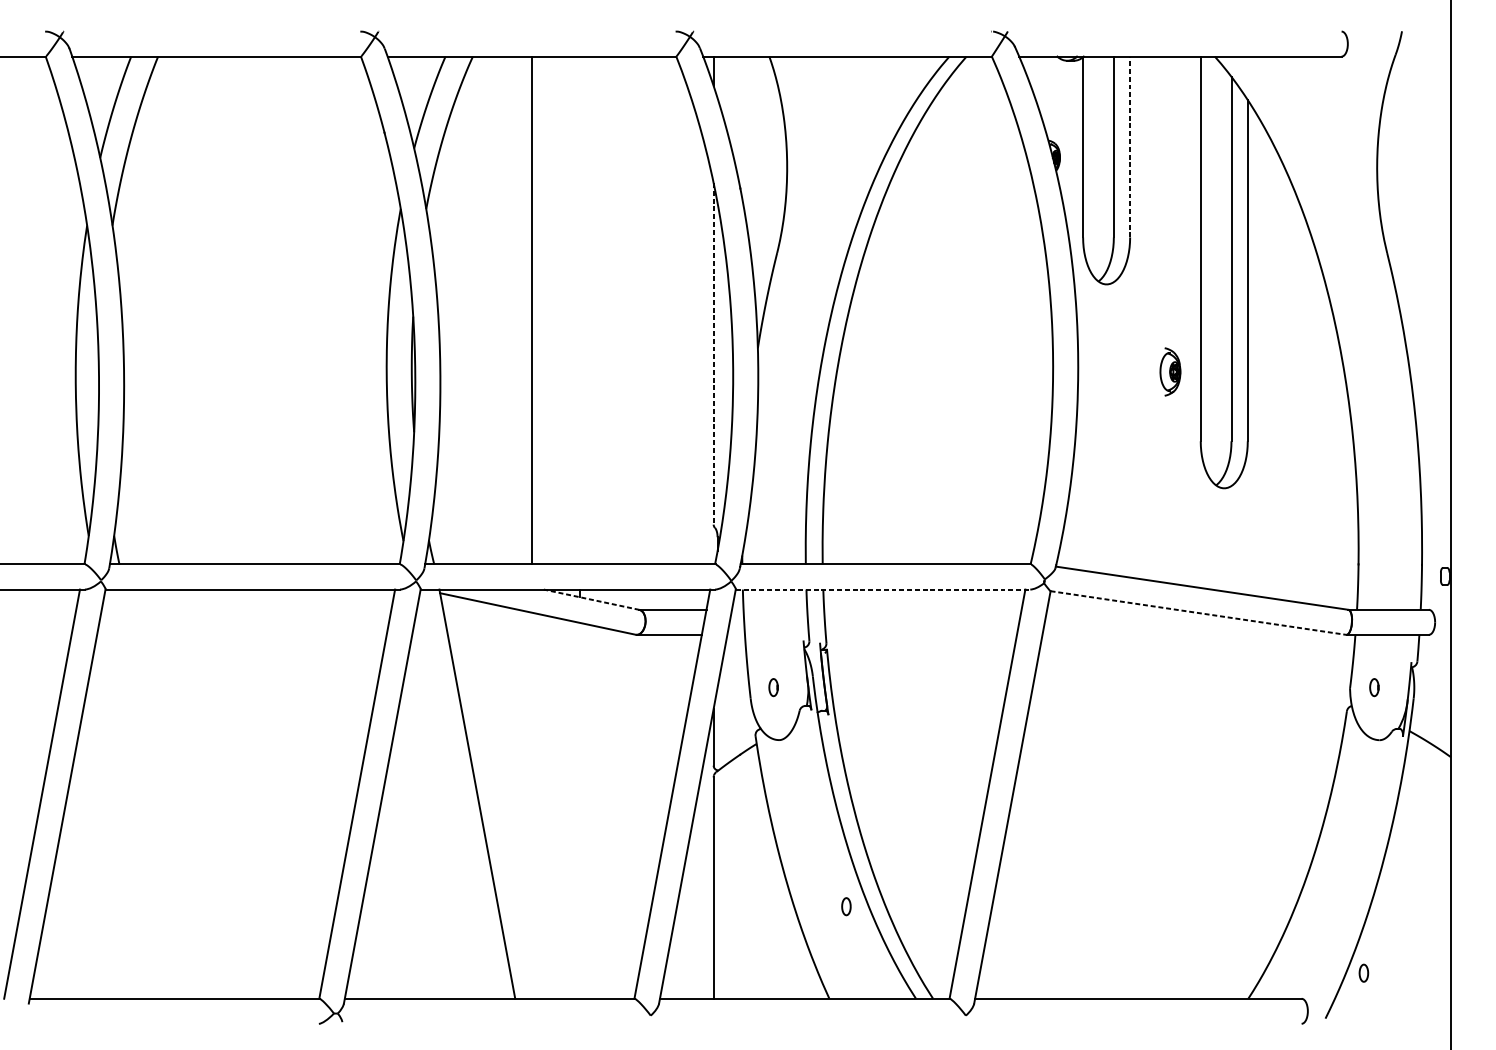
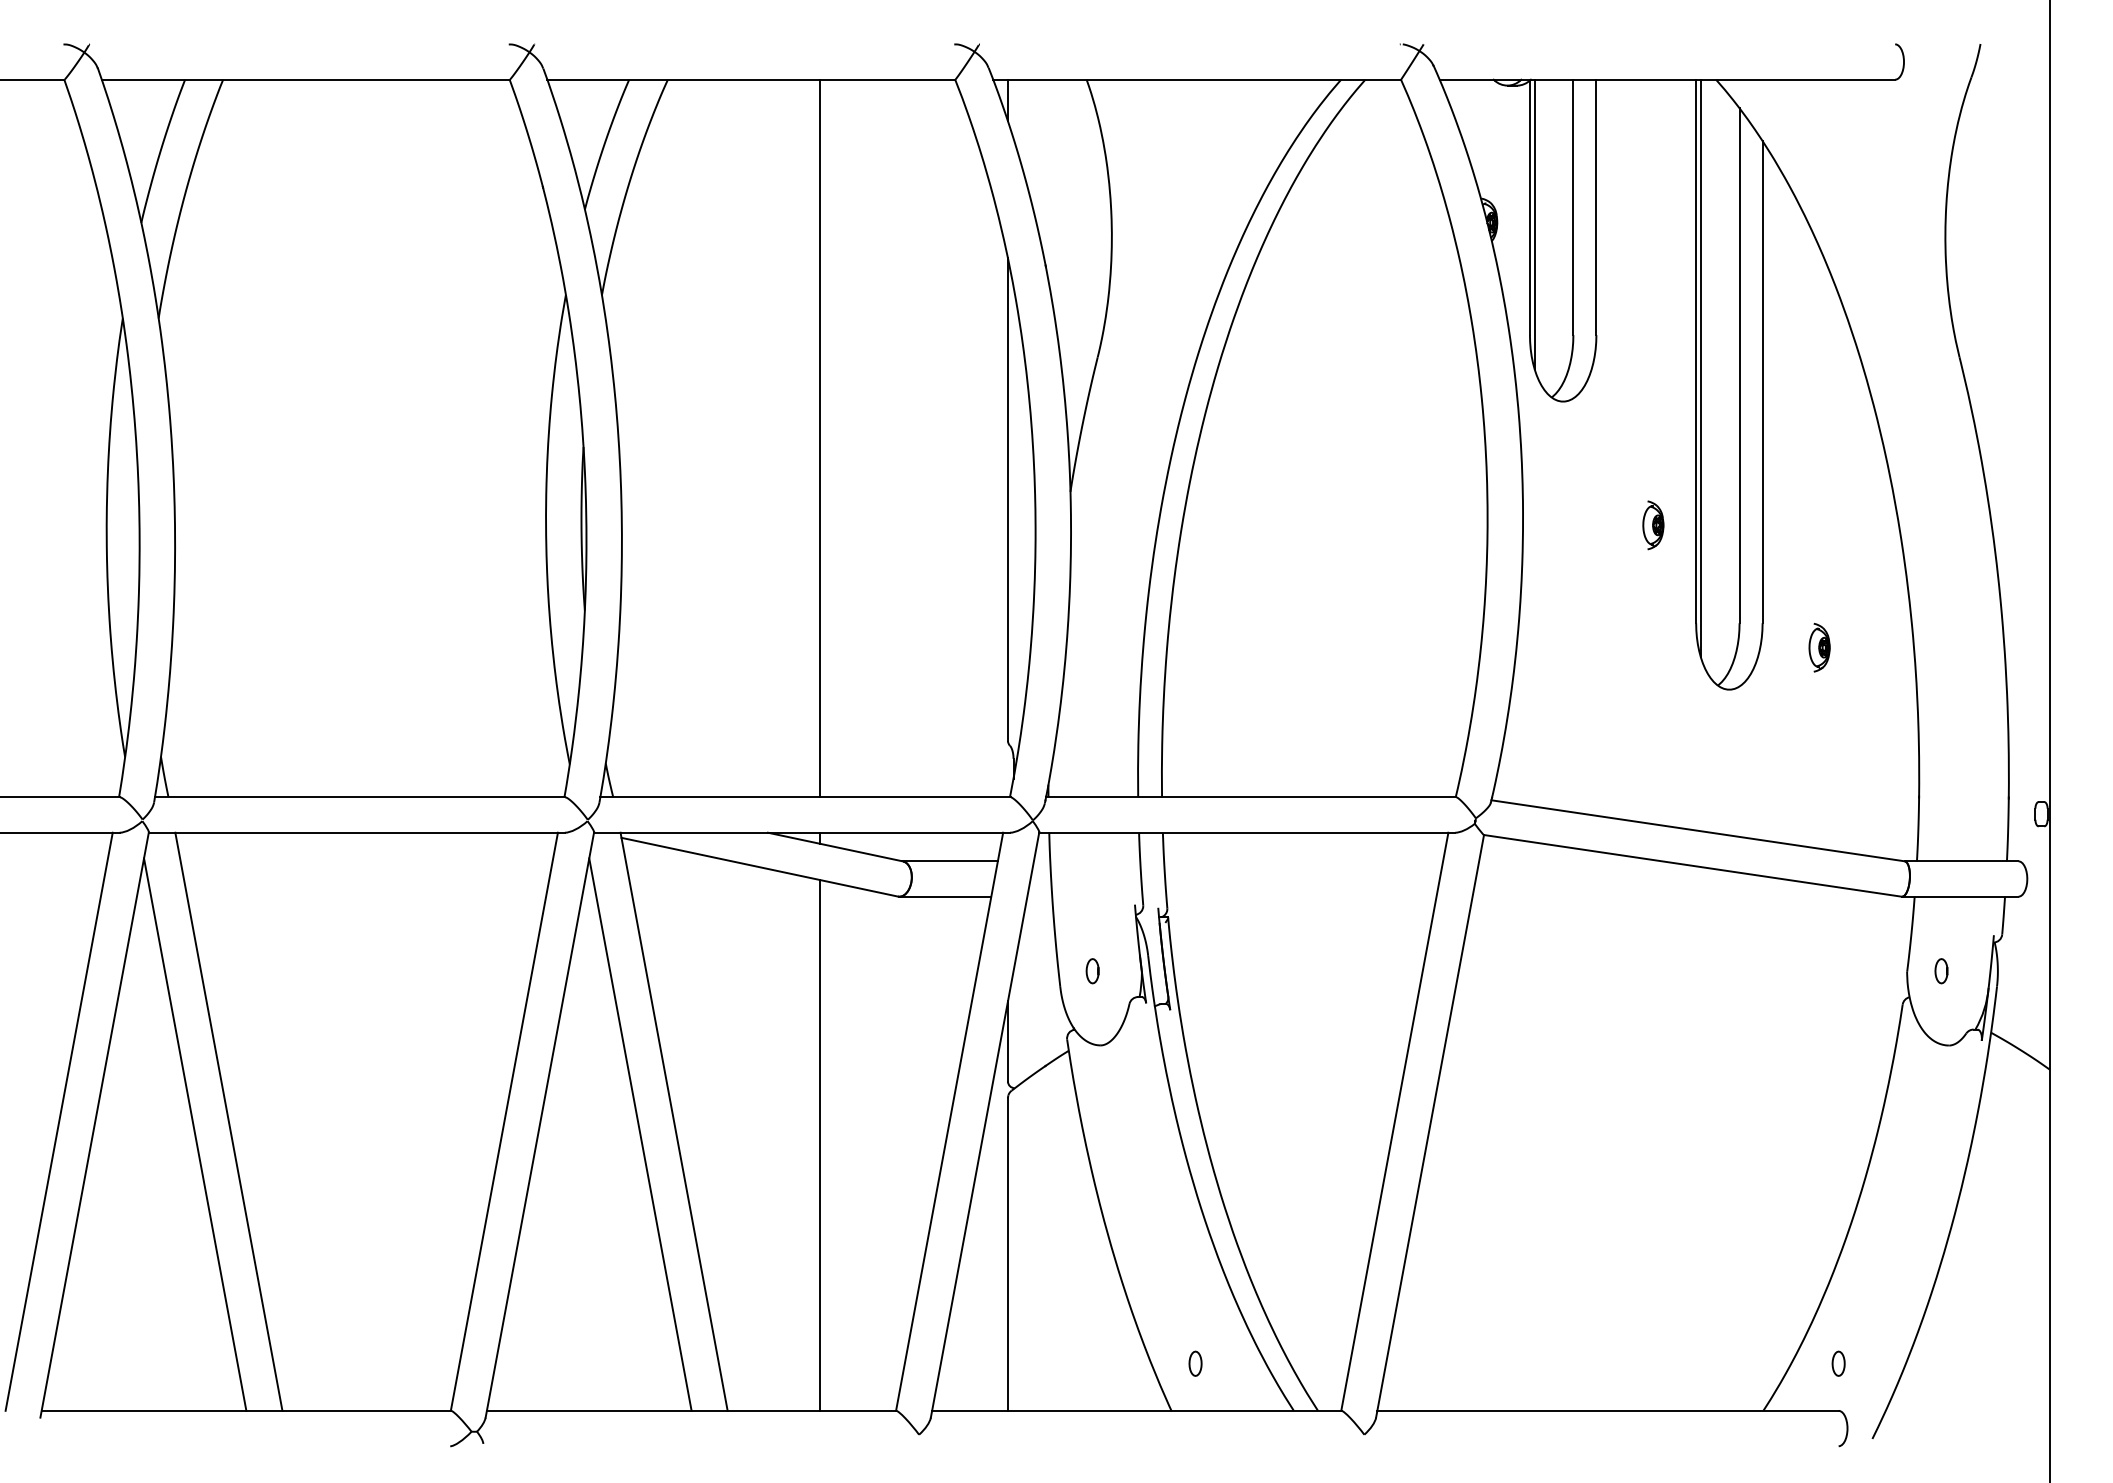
line: (1130, 147) -> (1596, 207), dashed -> solid
line: (1086, 159) -> (1534, 224), added
line: (1203, 260) -> (1700, 368), added
line: (531, 310) -> (819, 438), moved
line: (713, 354) -> (1007, 500), dashed -> solid
part: (1170, 372) -> (1653, 525), size x0.71
part: (1288, 458) -> (1819, 647), added
line: (883, 589) -> (1247, 832), dashed -> solid
line: (591, 599) -> (835, 846), dashed -> solid
line: (1198, 612) -> (1693, 865), dashed -> solid
line: (161, 793) -> (228, 1121), added
line: (138, 803) -> (195, 1134), added
line: (453, 803) -> (640, 1134), added
line: (580, 810) -> (819, 1144), added
part: (846, 906) -> (1195, 1363), moved
part: (1363, 973) -> (1838, 1363), moved

